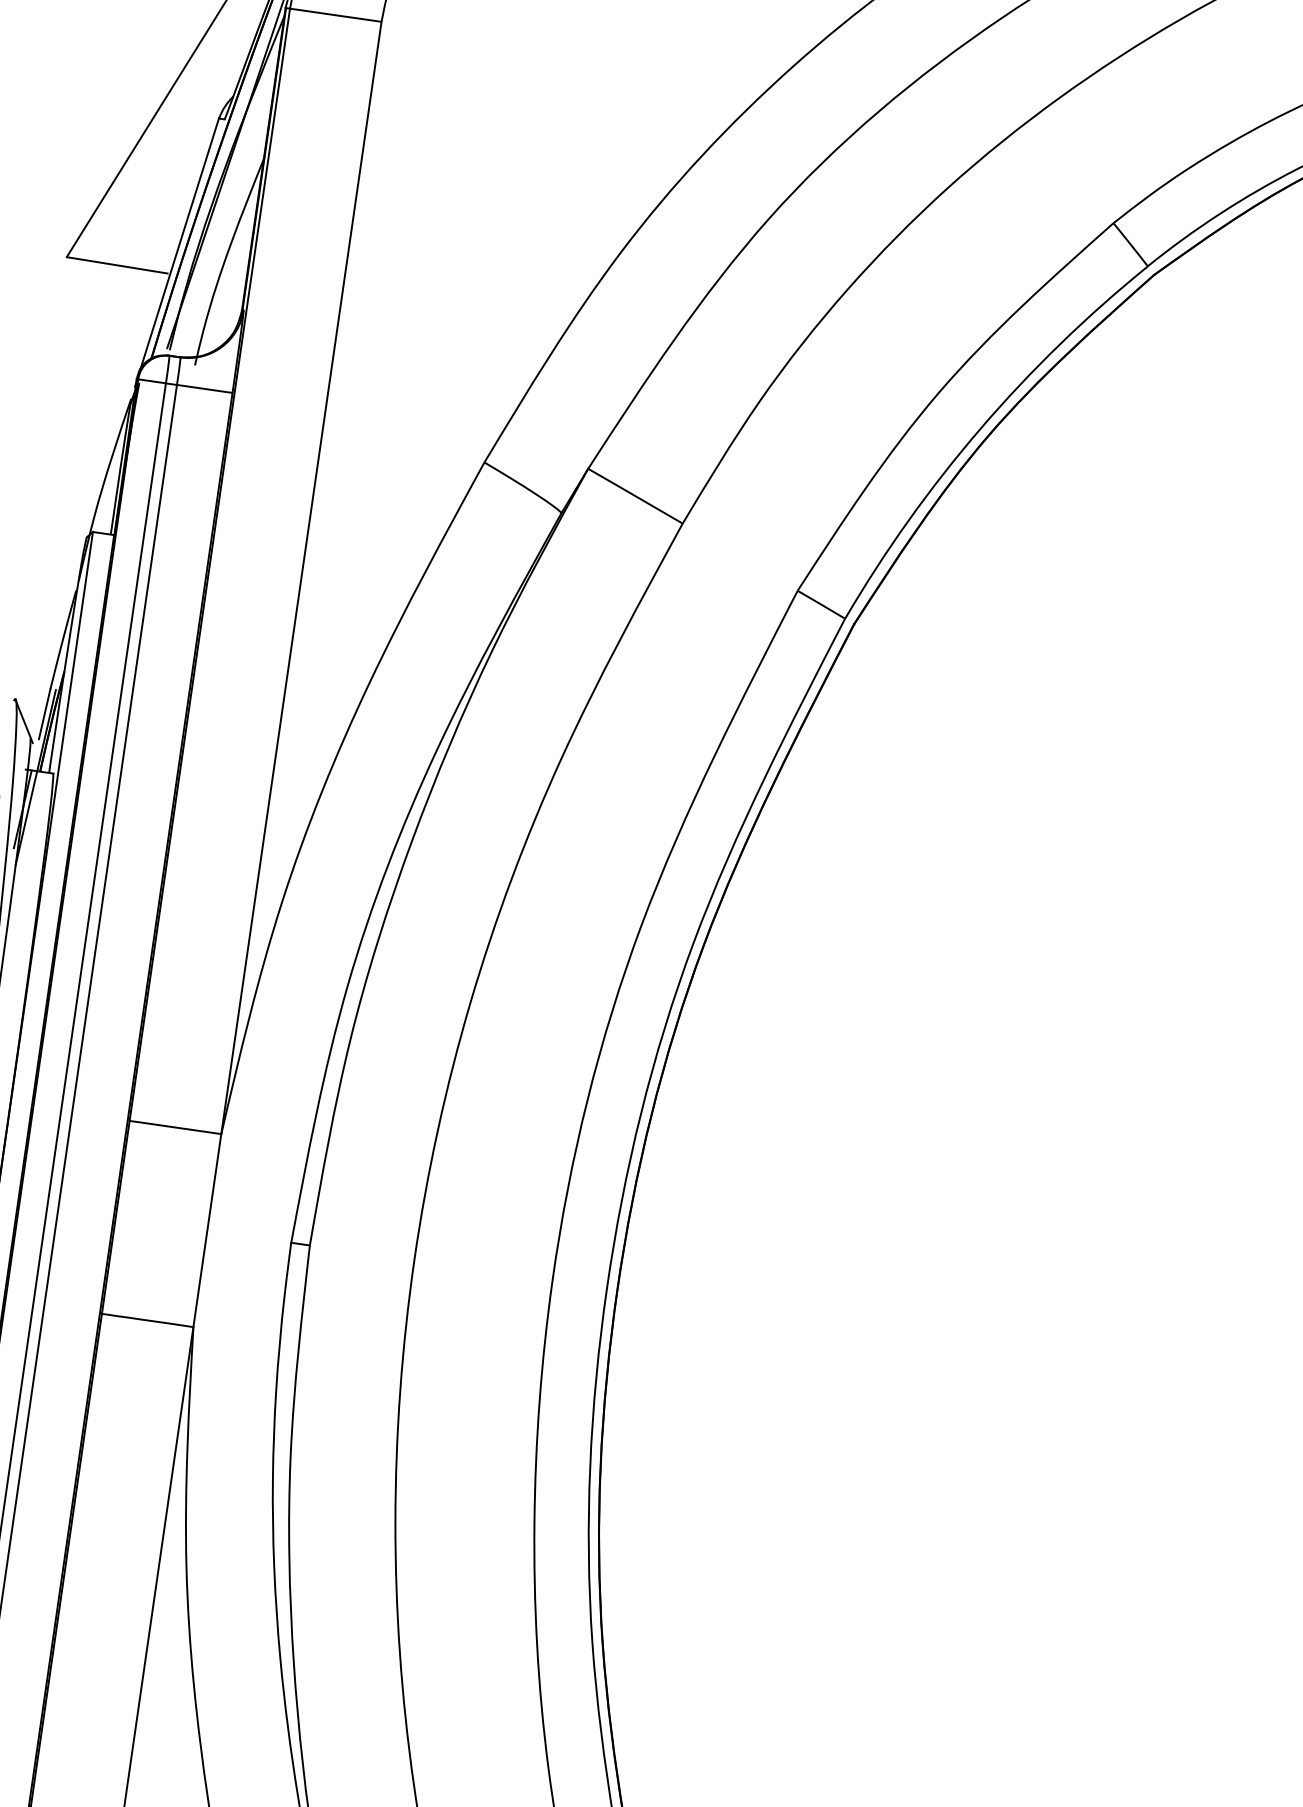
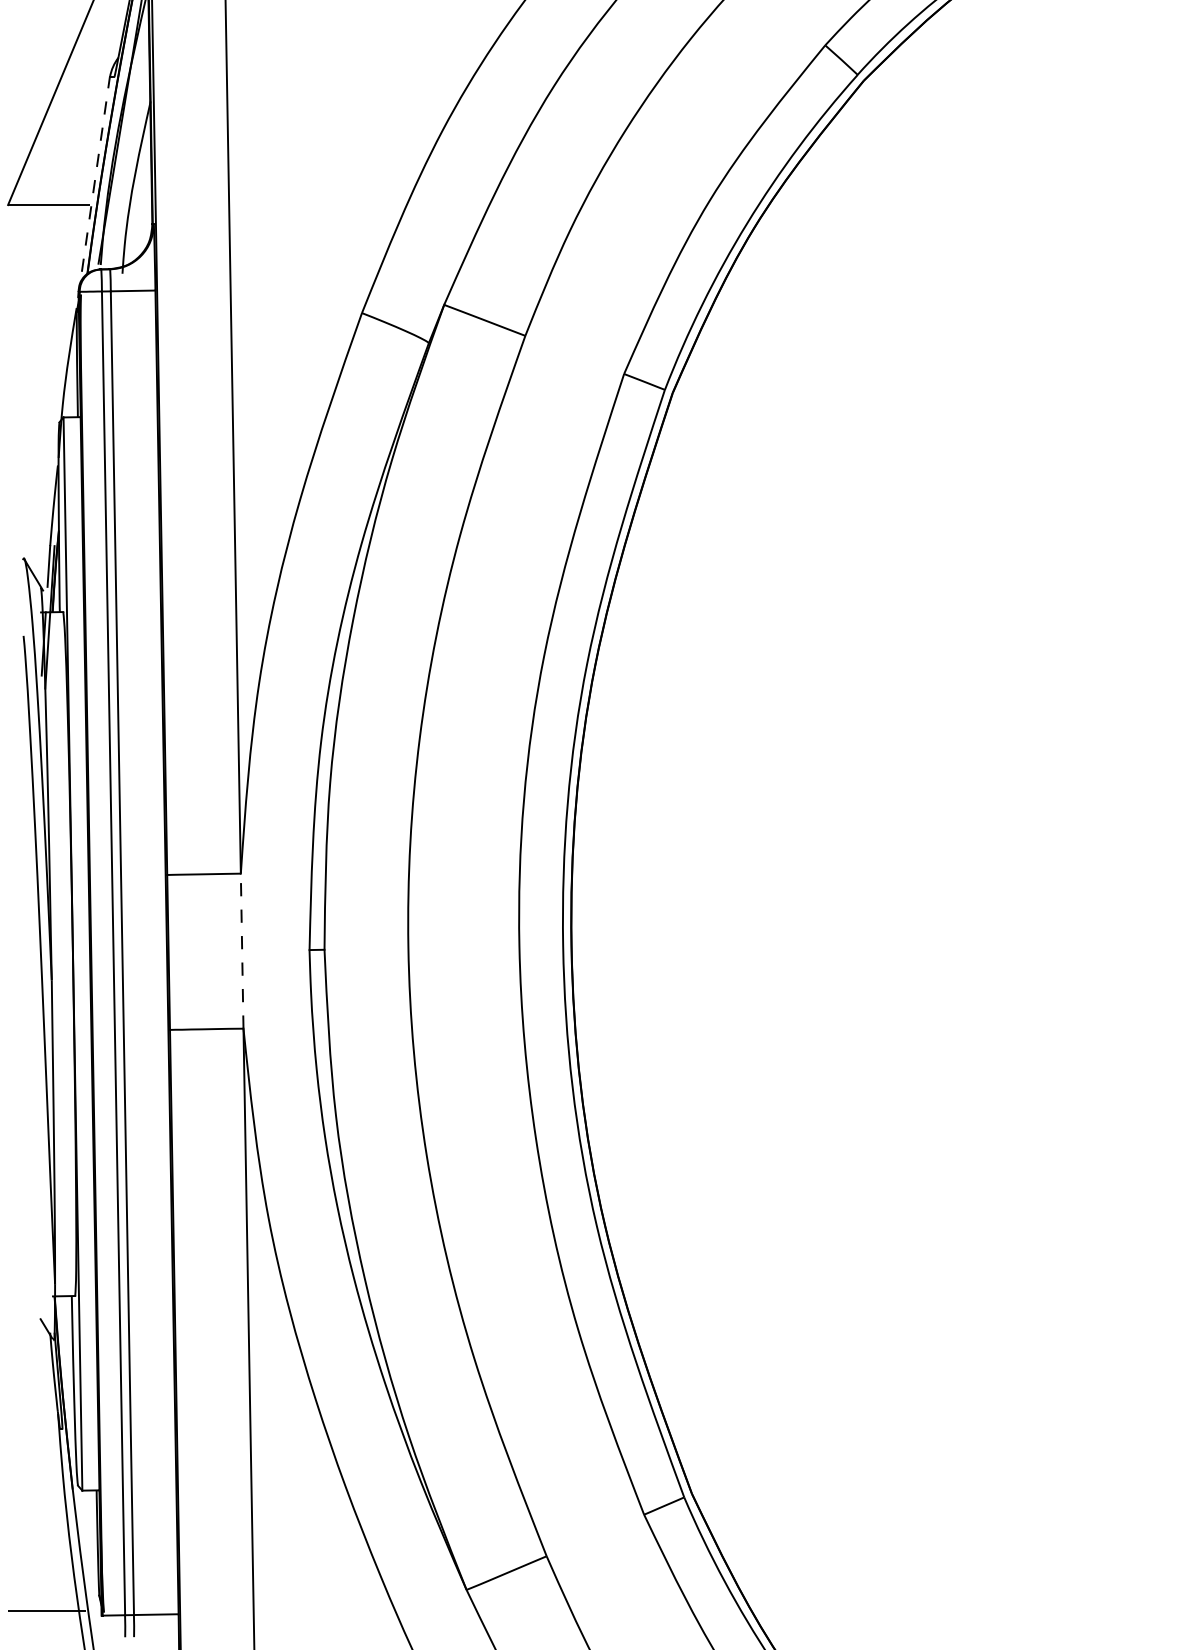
line: (177, 252) -> (94, 187), solid -> dashed
line: (207, 1231) -> (242, 951), solid -> dashed

